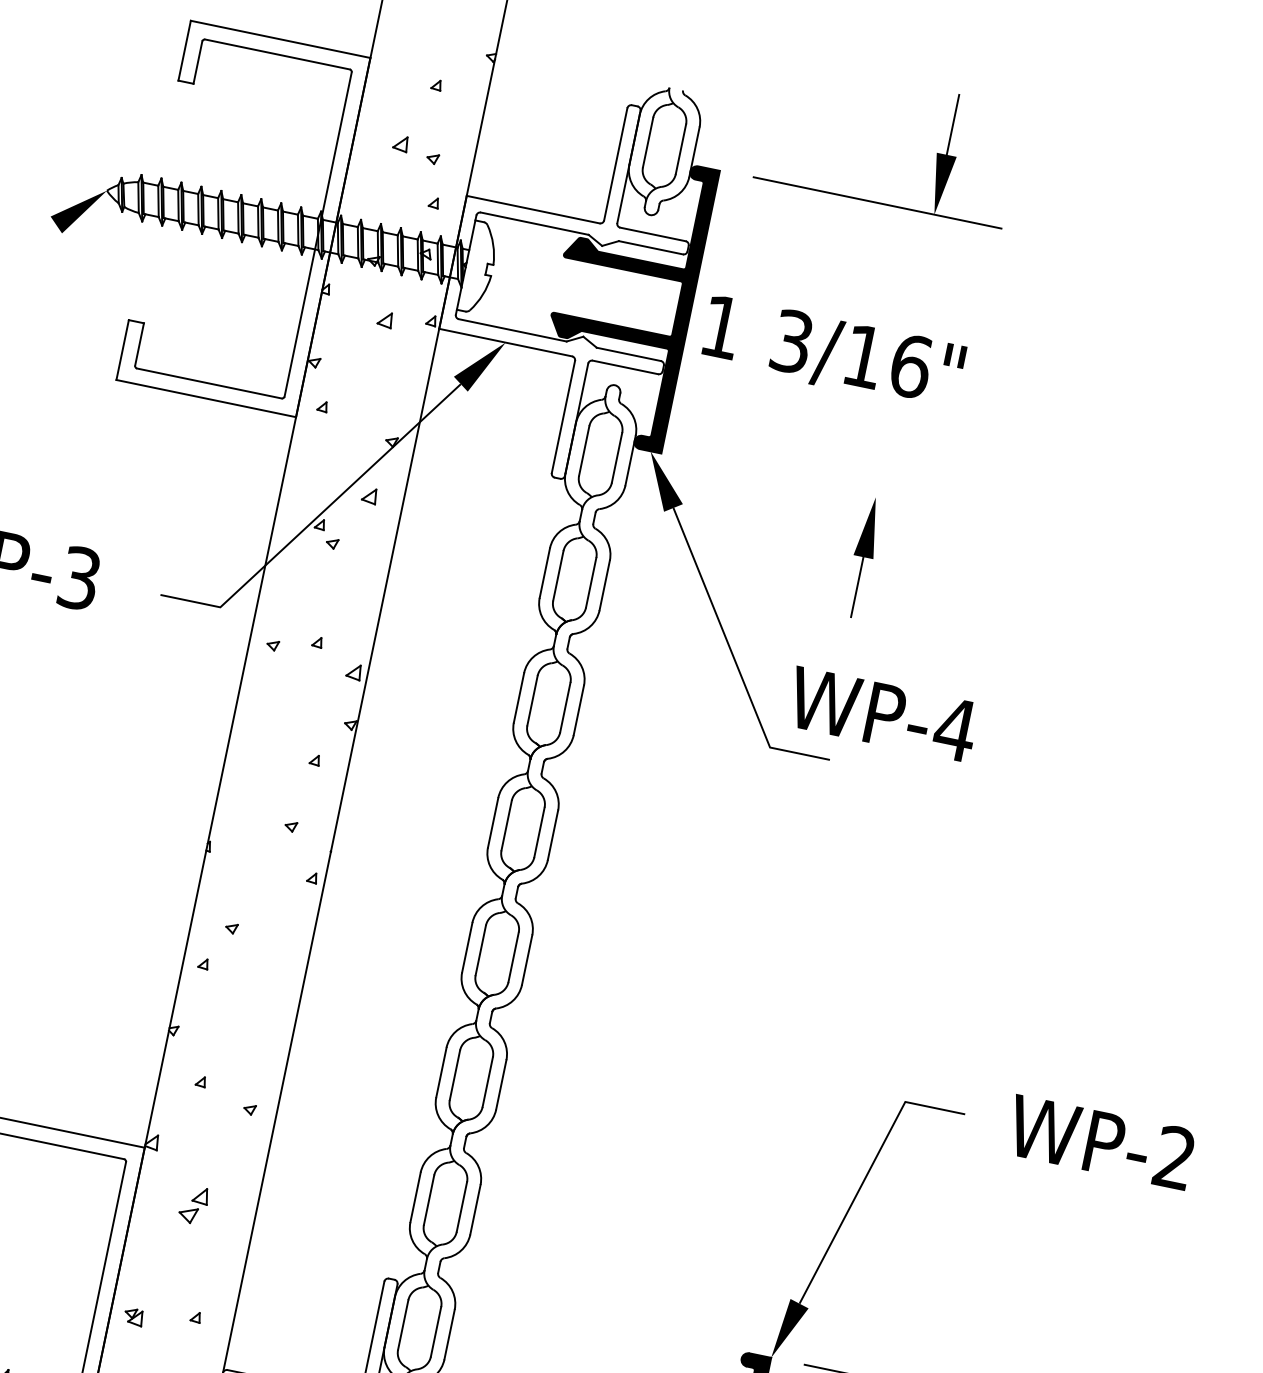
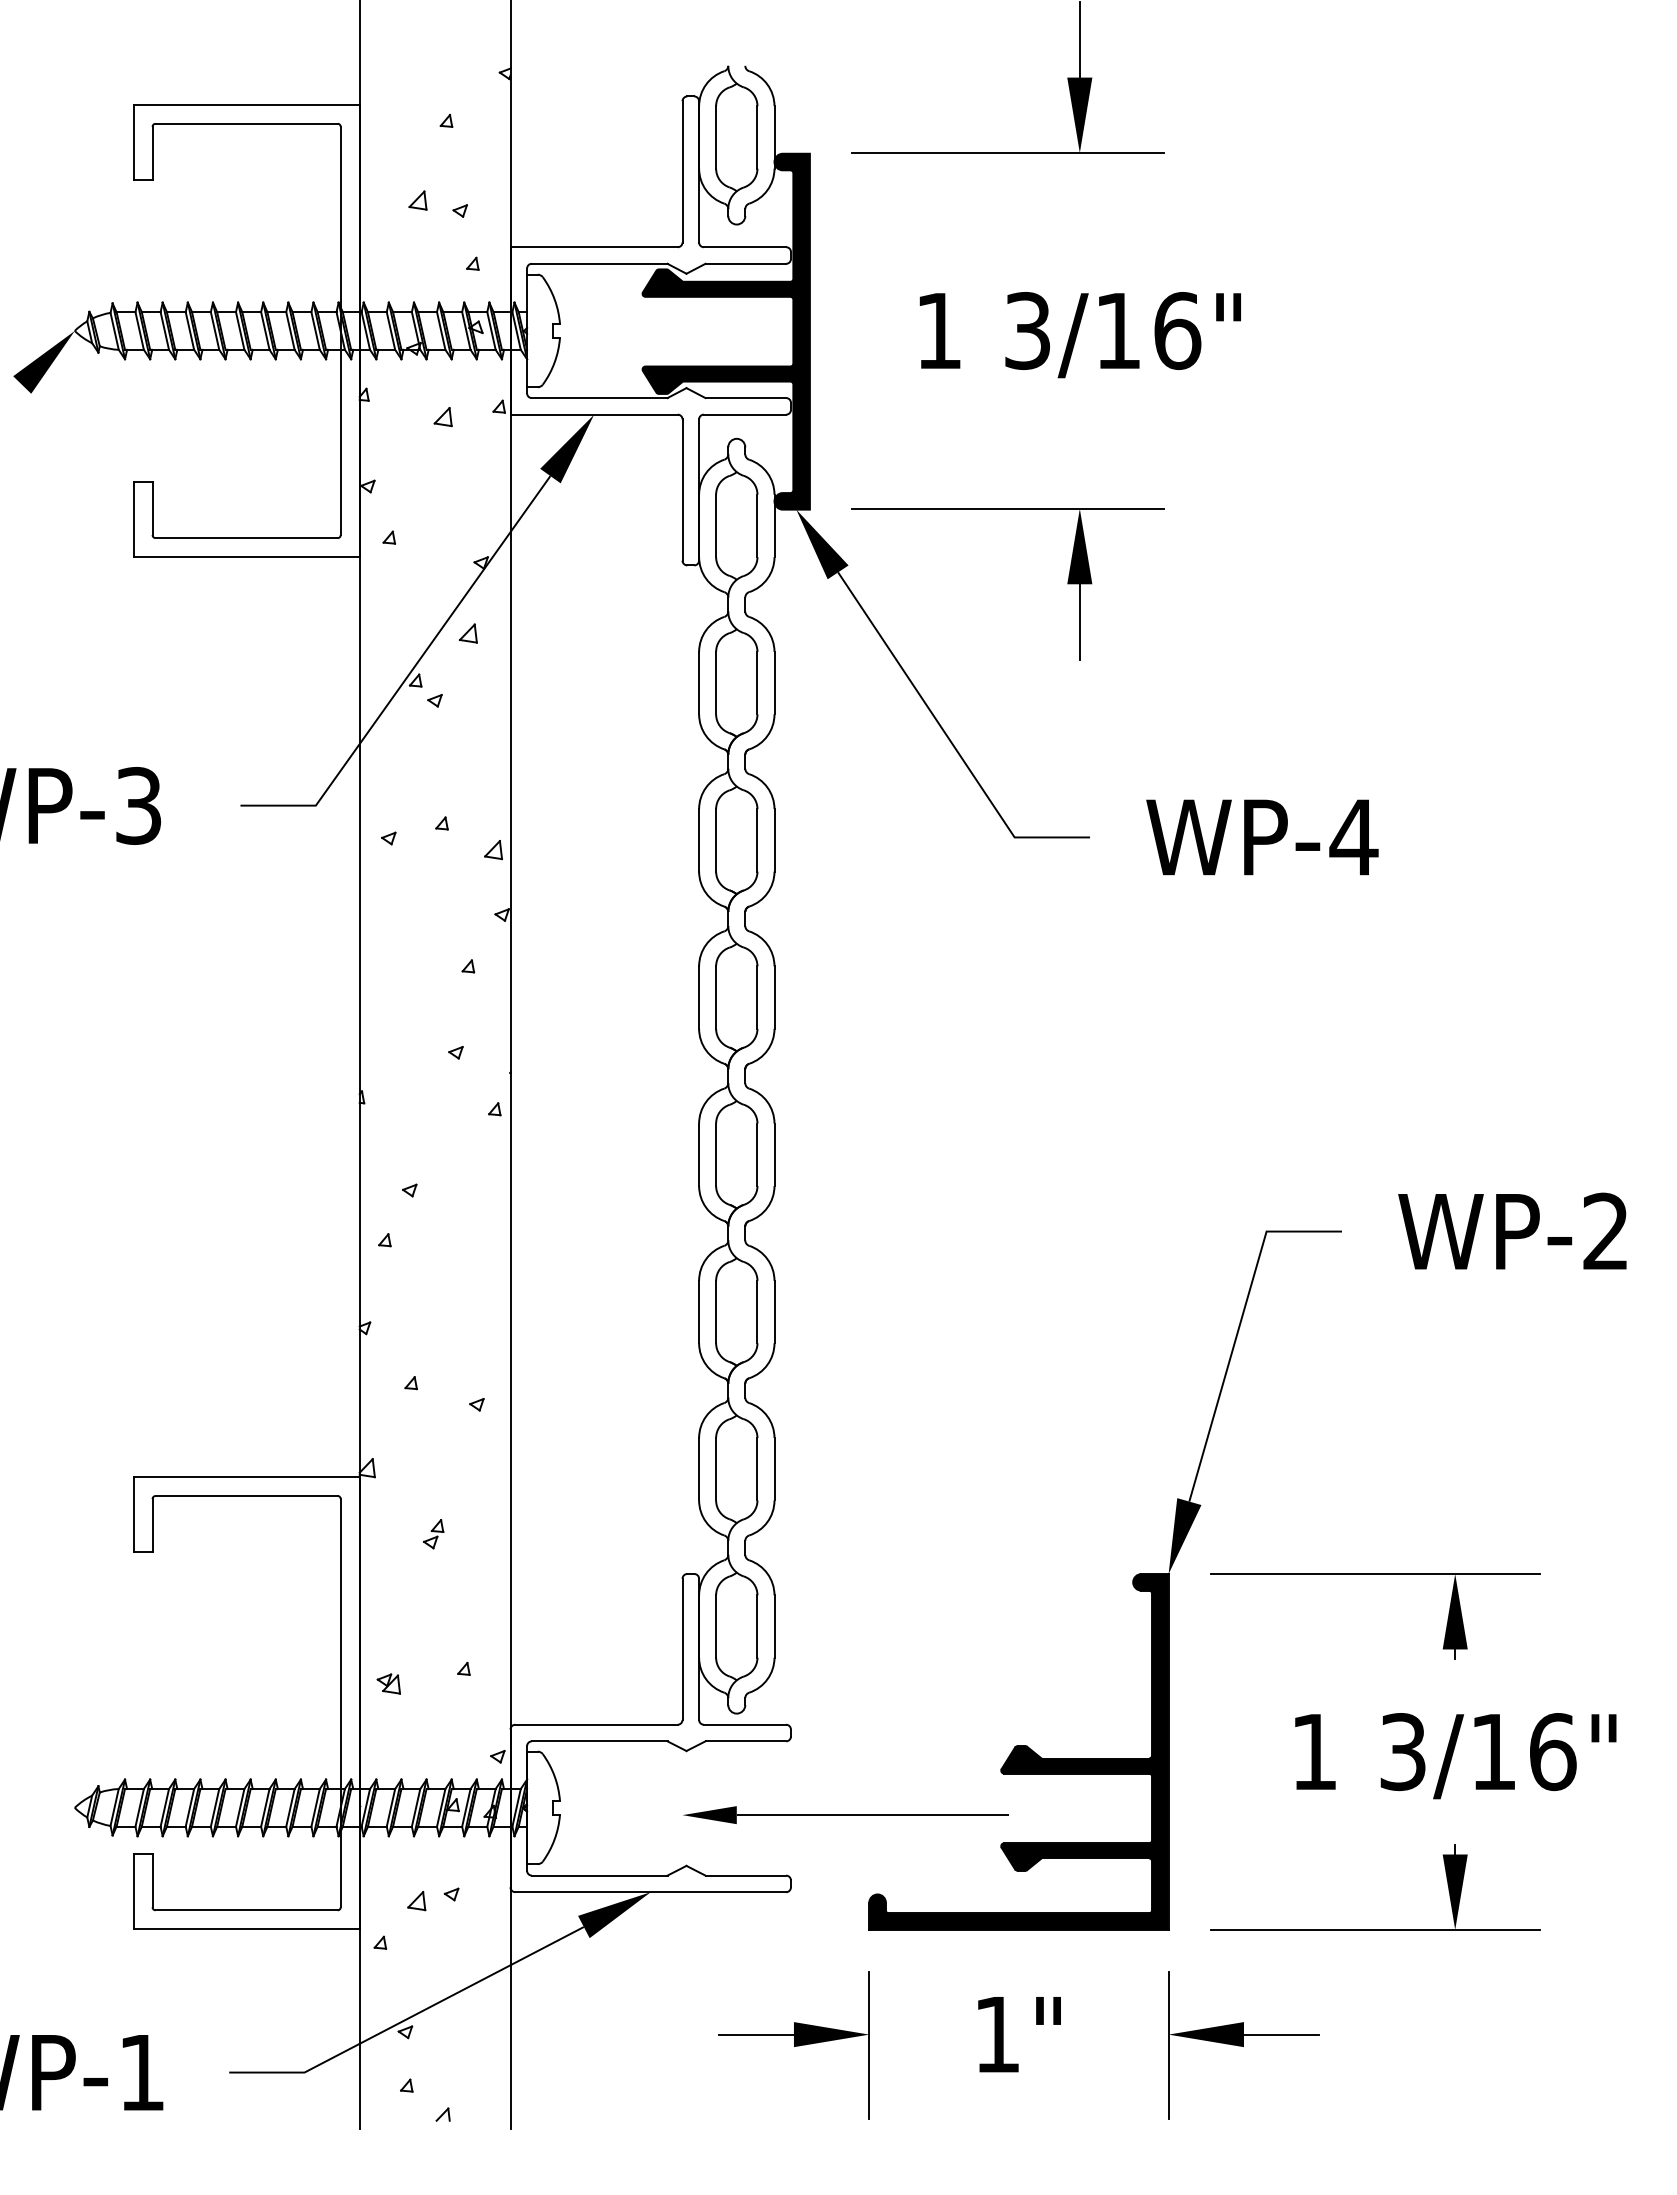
text: (832, 353) -> (1079, 335), moved
line: (819, 485) -> (1008, 508), added
text: (882, 714) -> (1262, 837), moved
part: (193, 1205) -> (433, 1534), size x0.62

